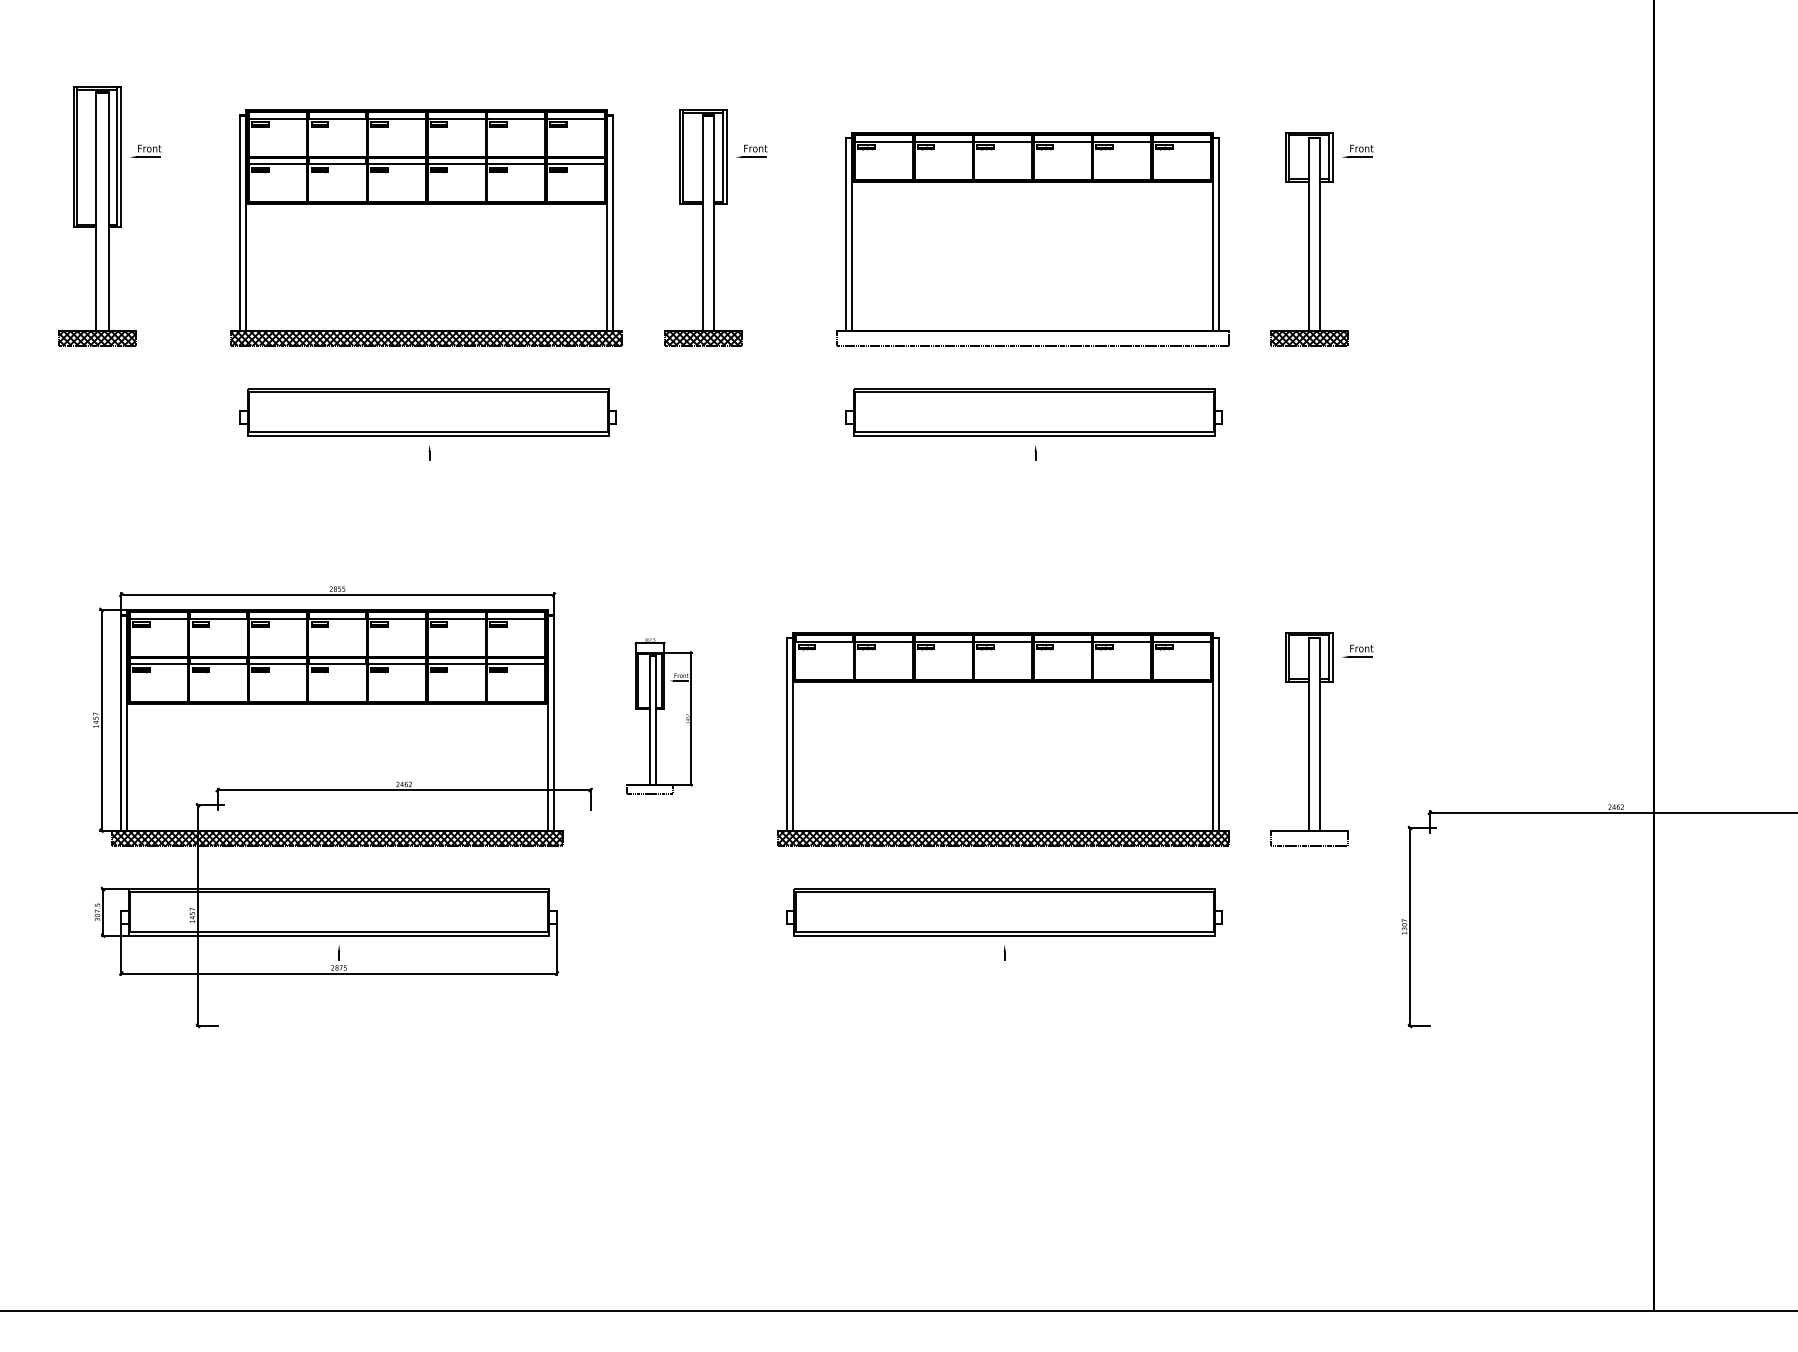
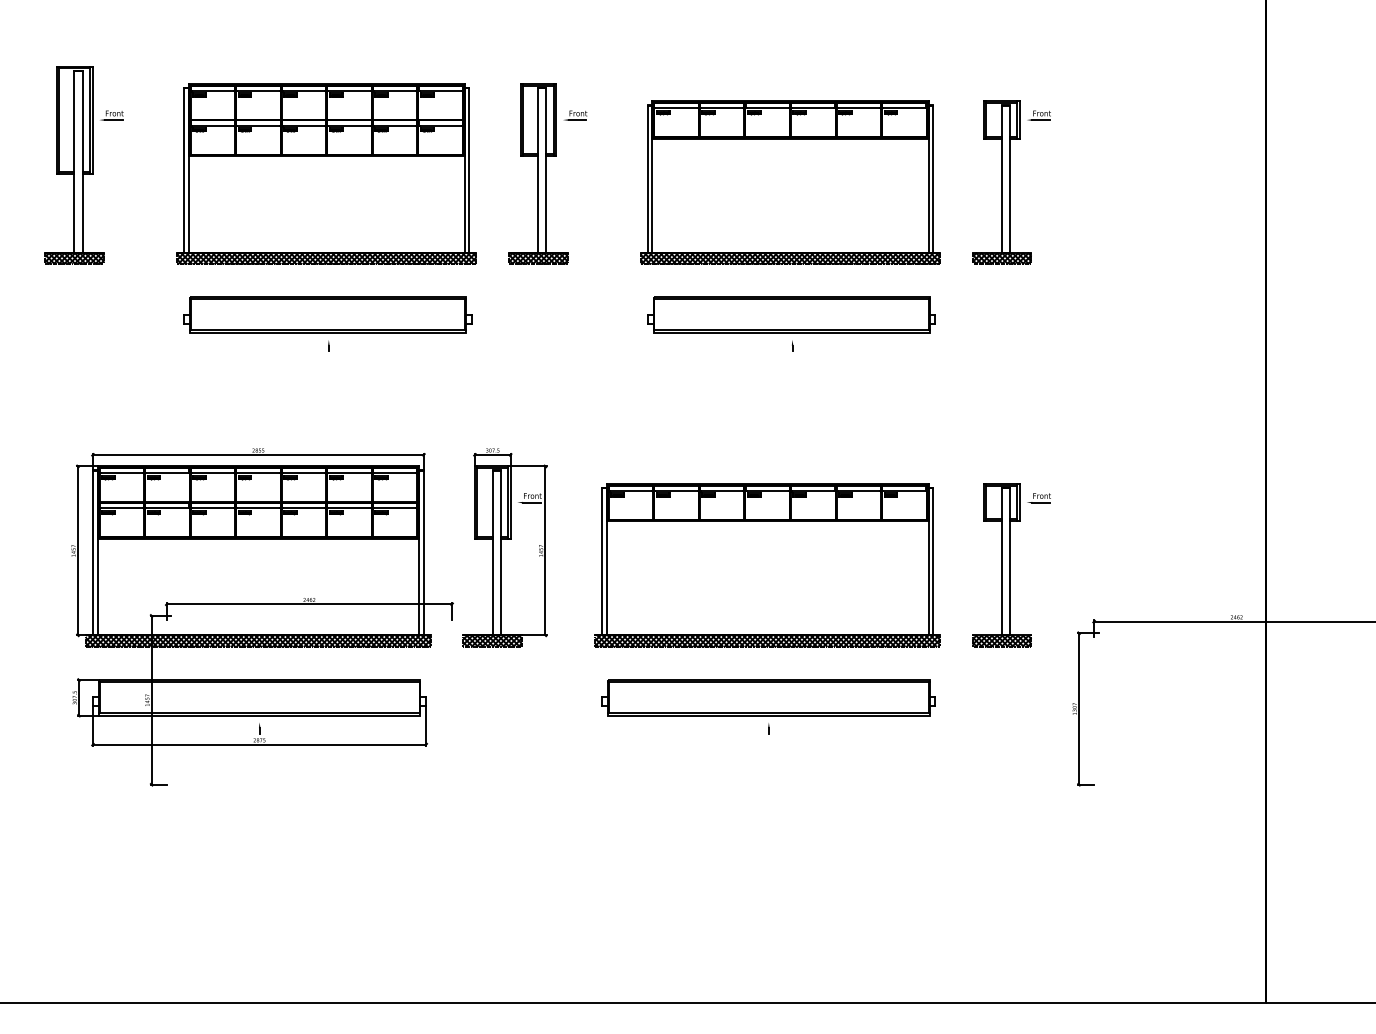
hatch: (1032, 337) -> (790, 258), added
part: (659, 716) -> (504, 547), size x1.67
hatch: (1309, 837) -> (1002, 640), added

